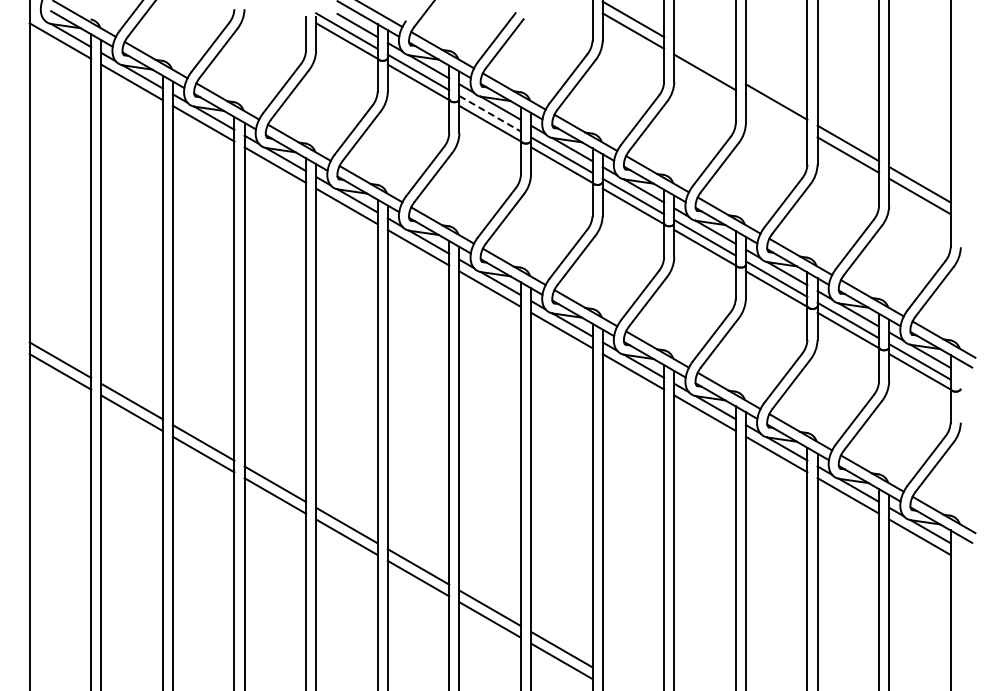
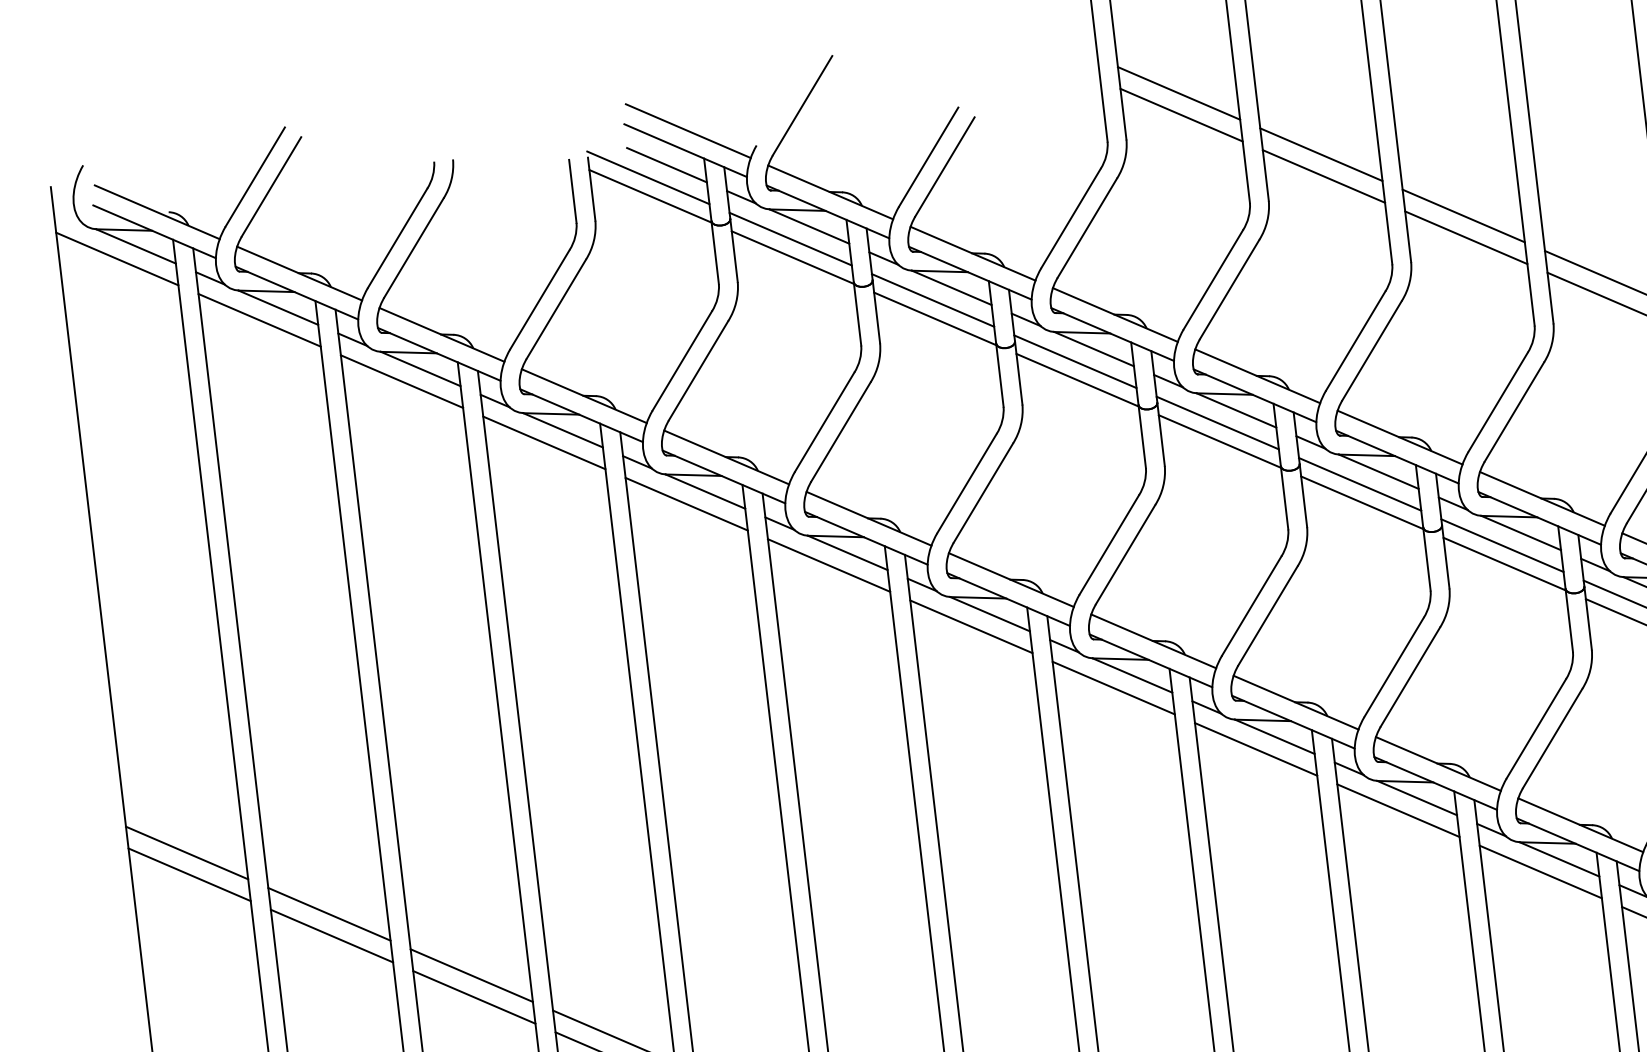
line: (704, 60) -> (1320, 154), added
line: (490, 113) -> (933, 299), dashed -> solid
line: (776, 113) -> (1465, 237), added

